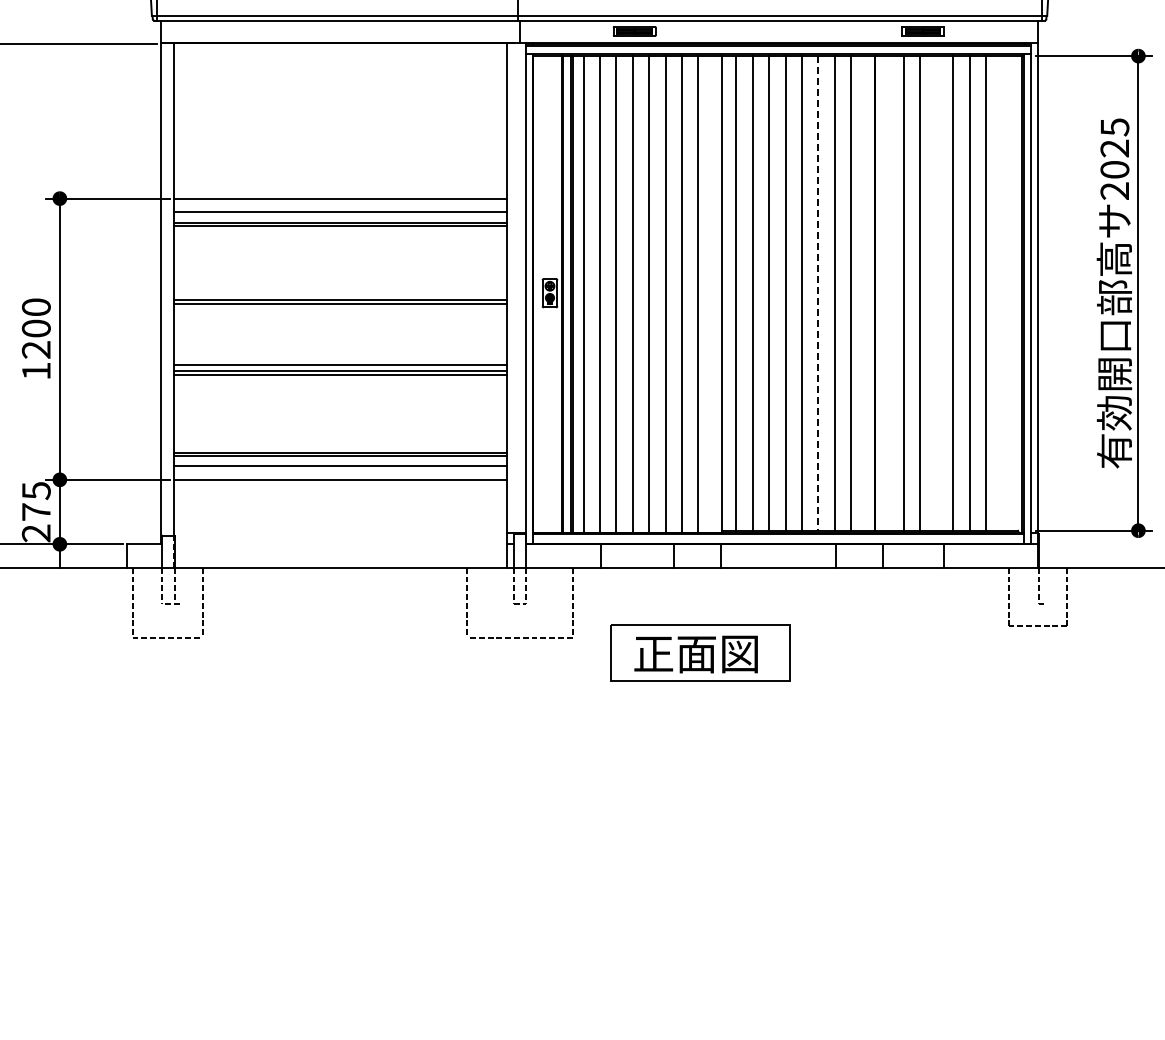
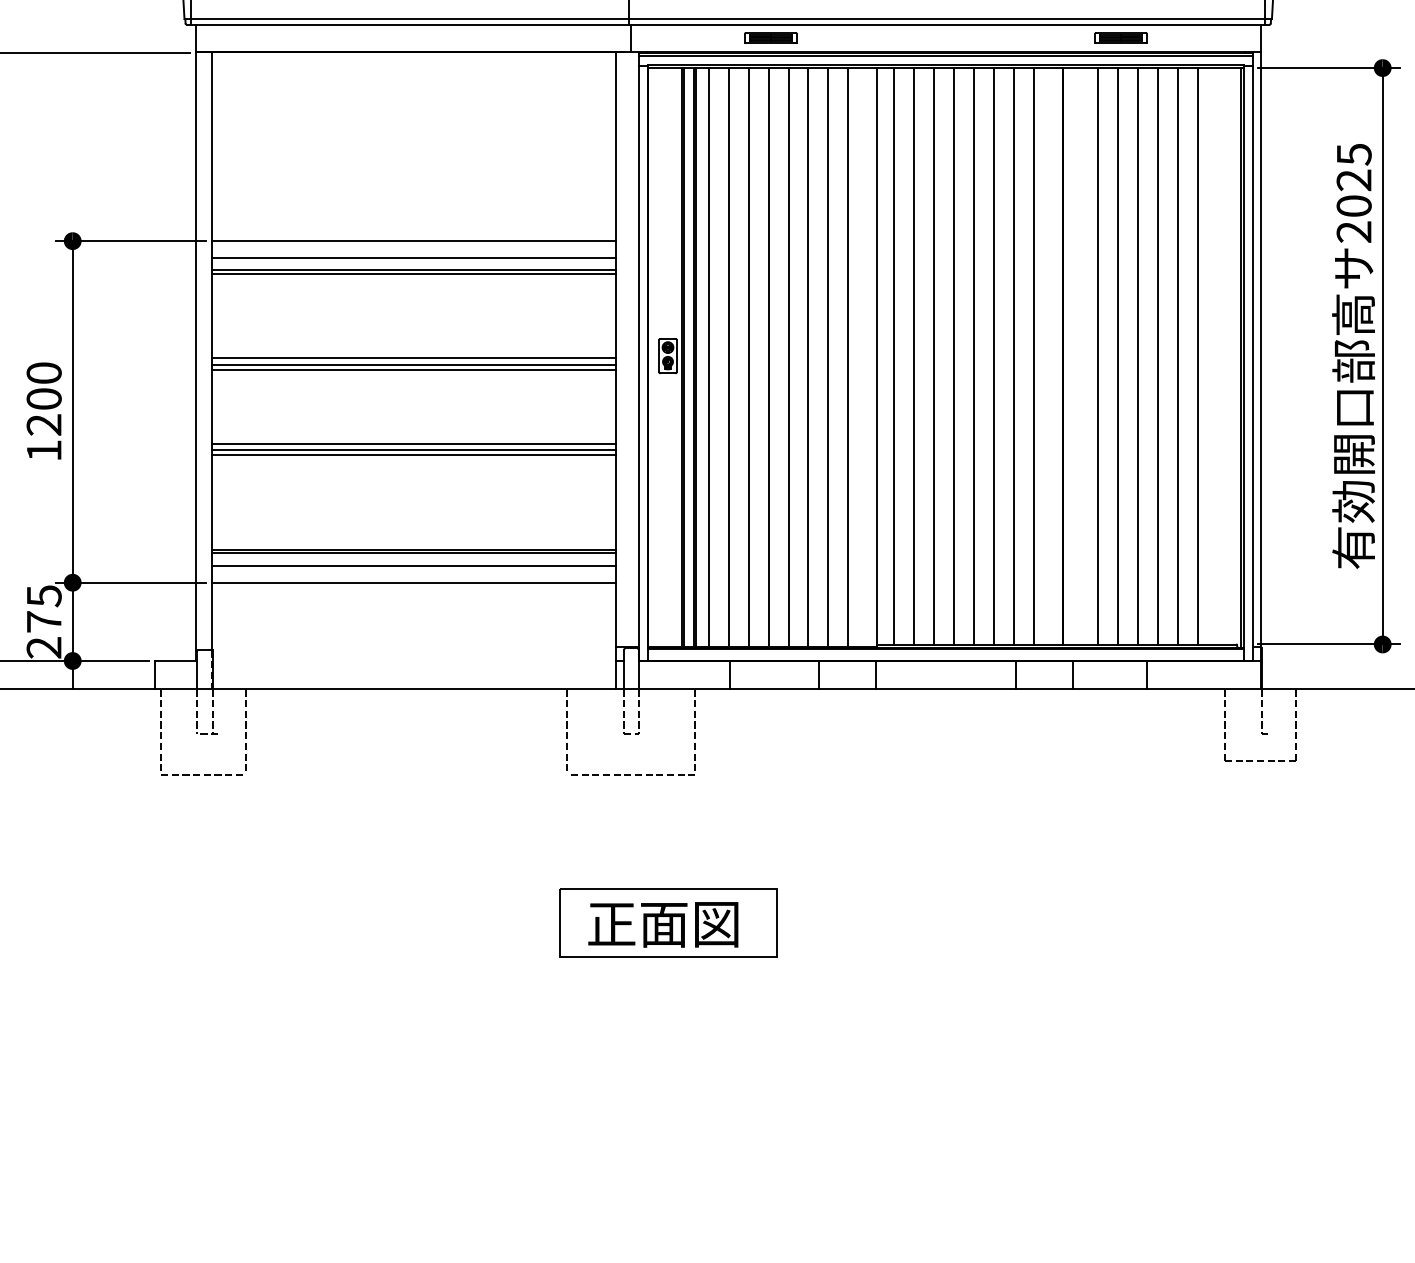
line: (818, 293) -> (994, 356), dashed -> solid
line: (936, 293) -> (1137, 356), added
line: (340, 294) -> (413, 357), added
part: (700, 652) -> (668, 922), moved

